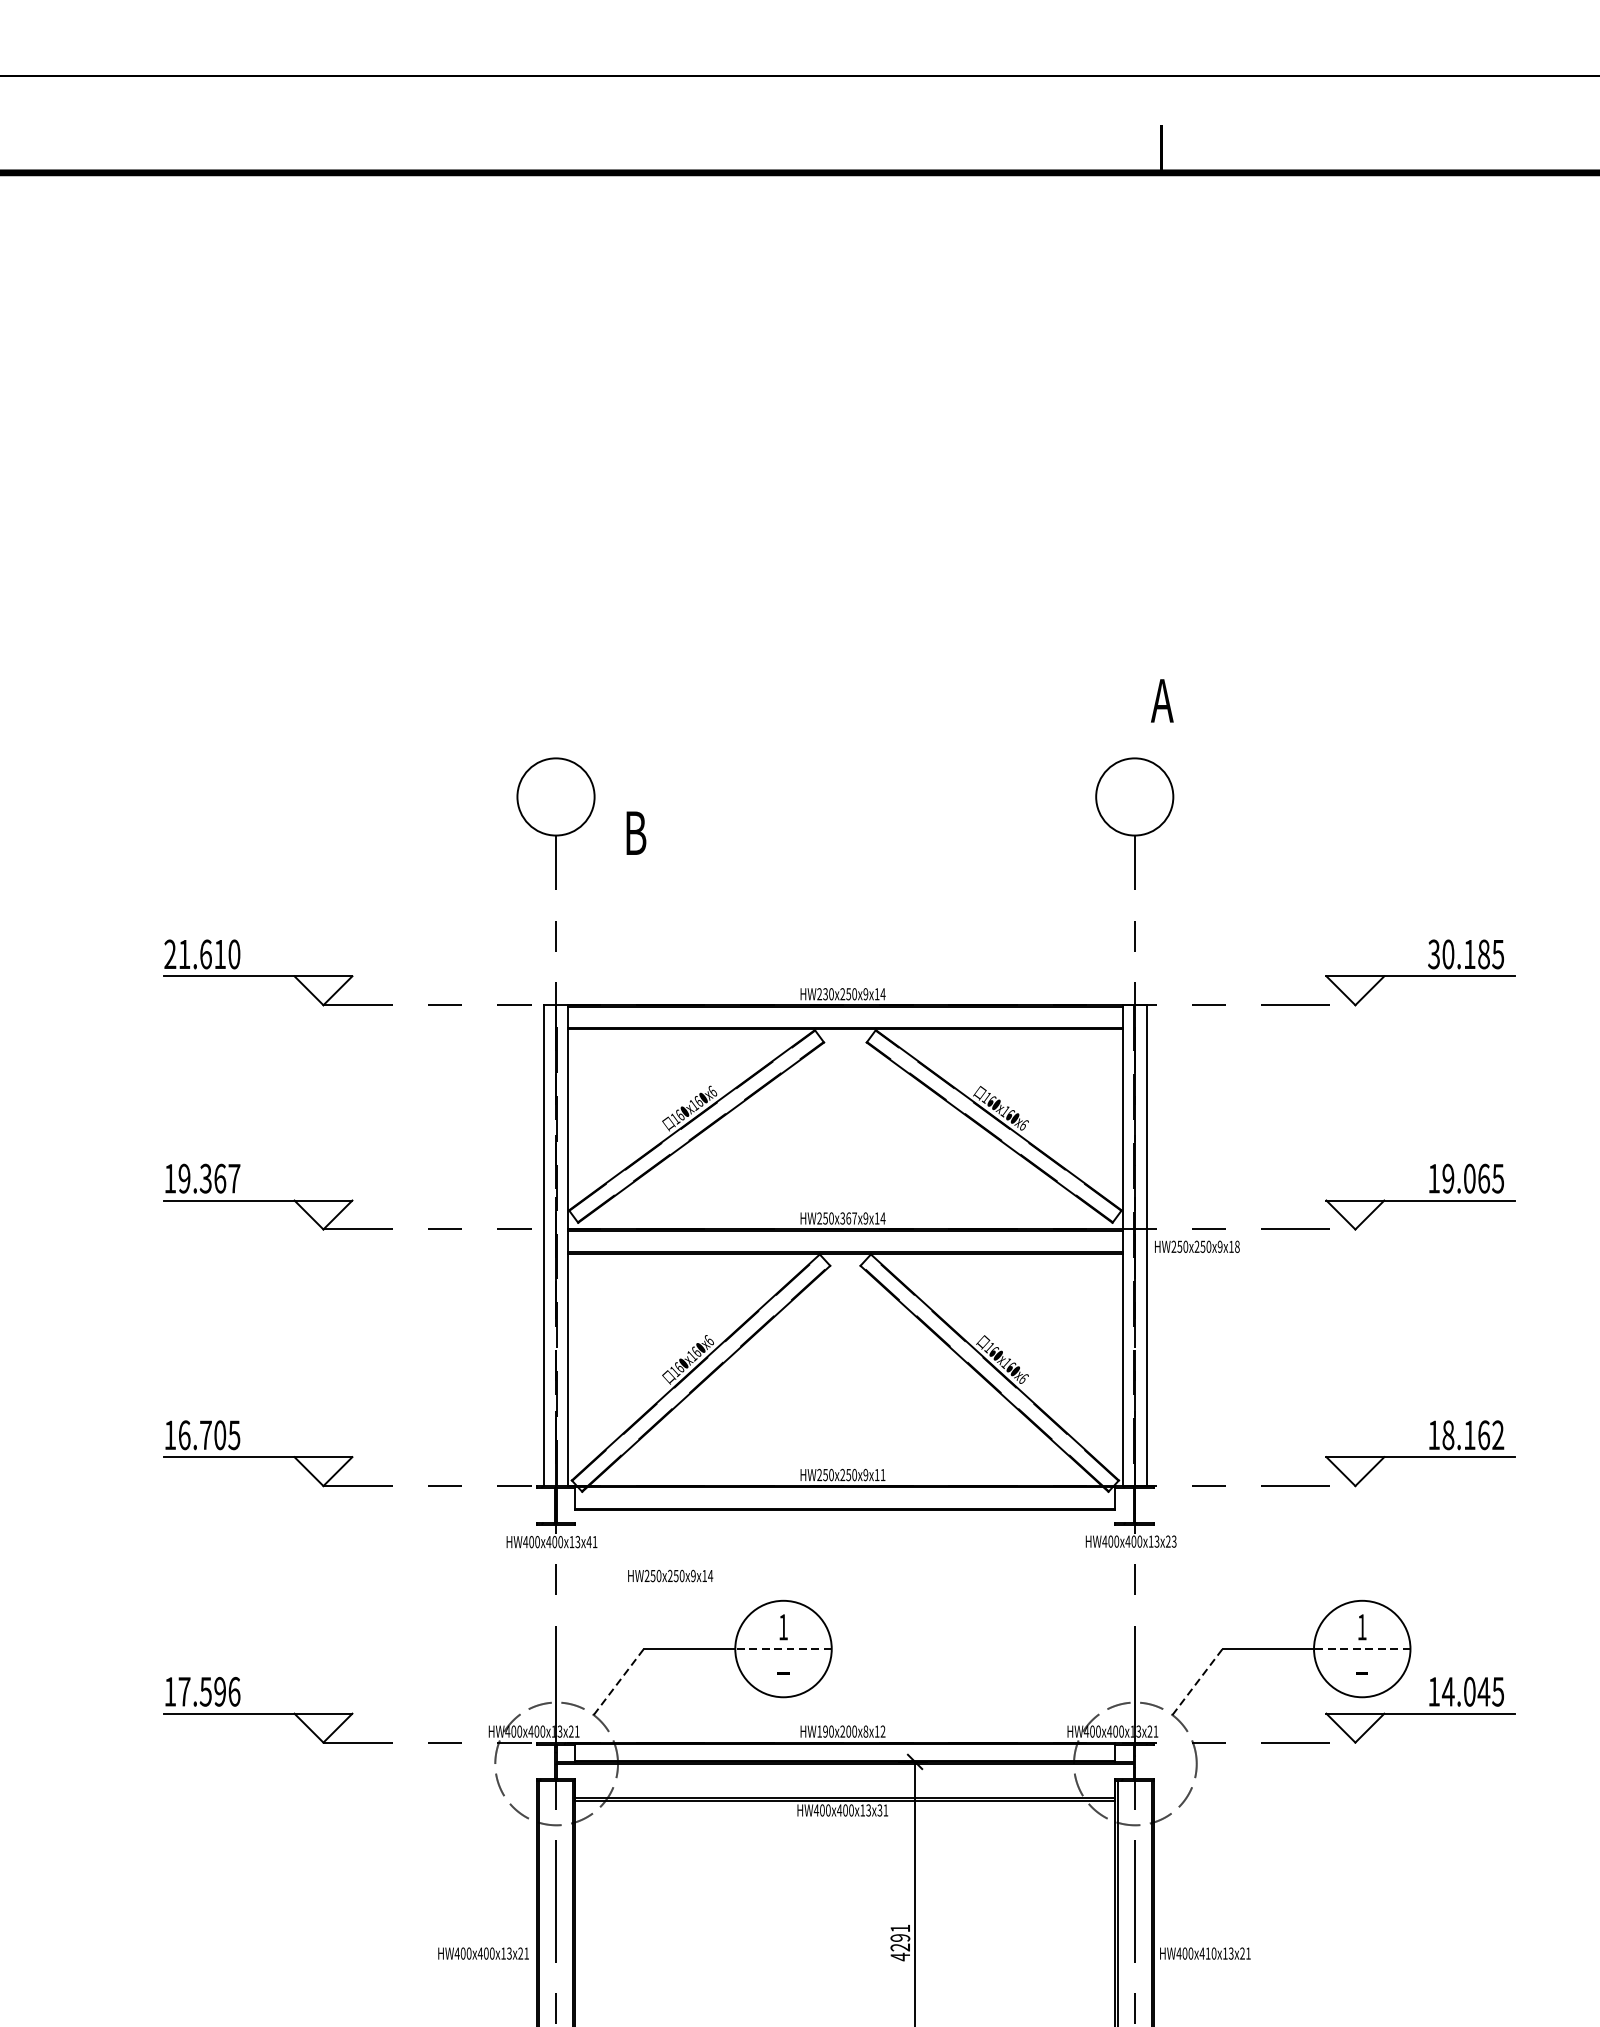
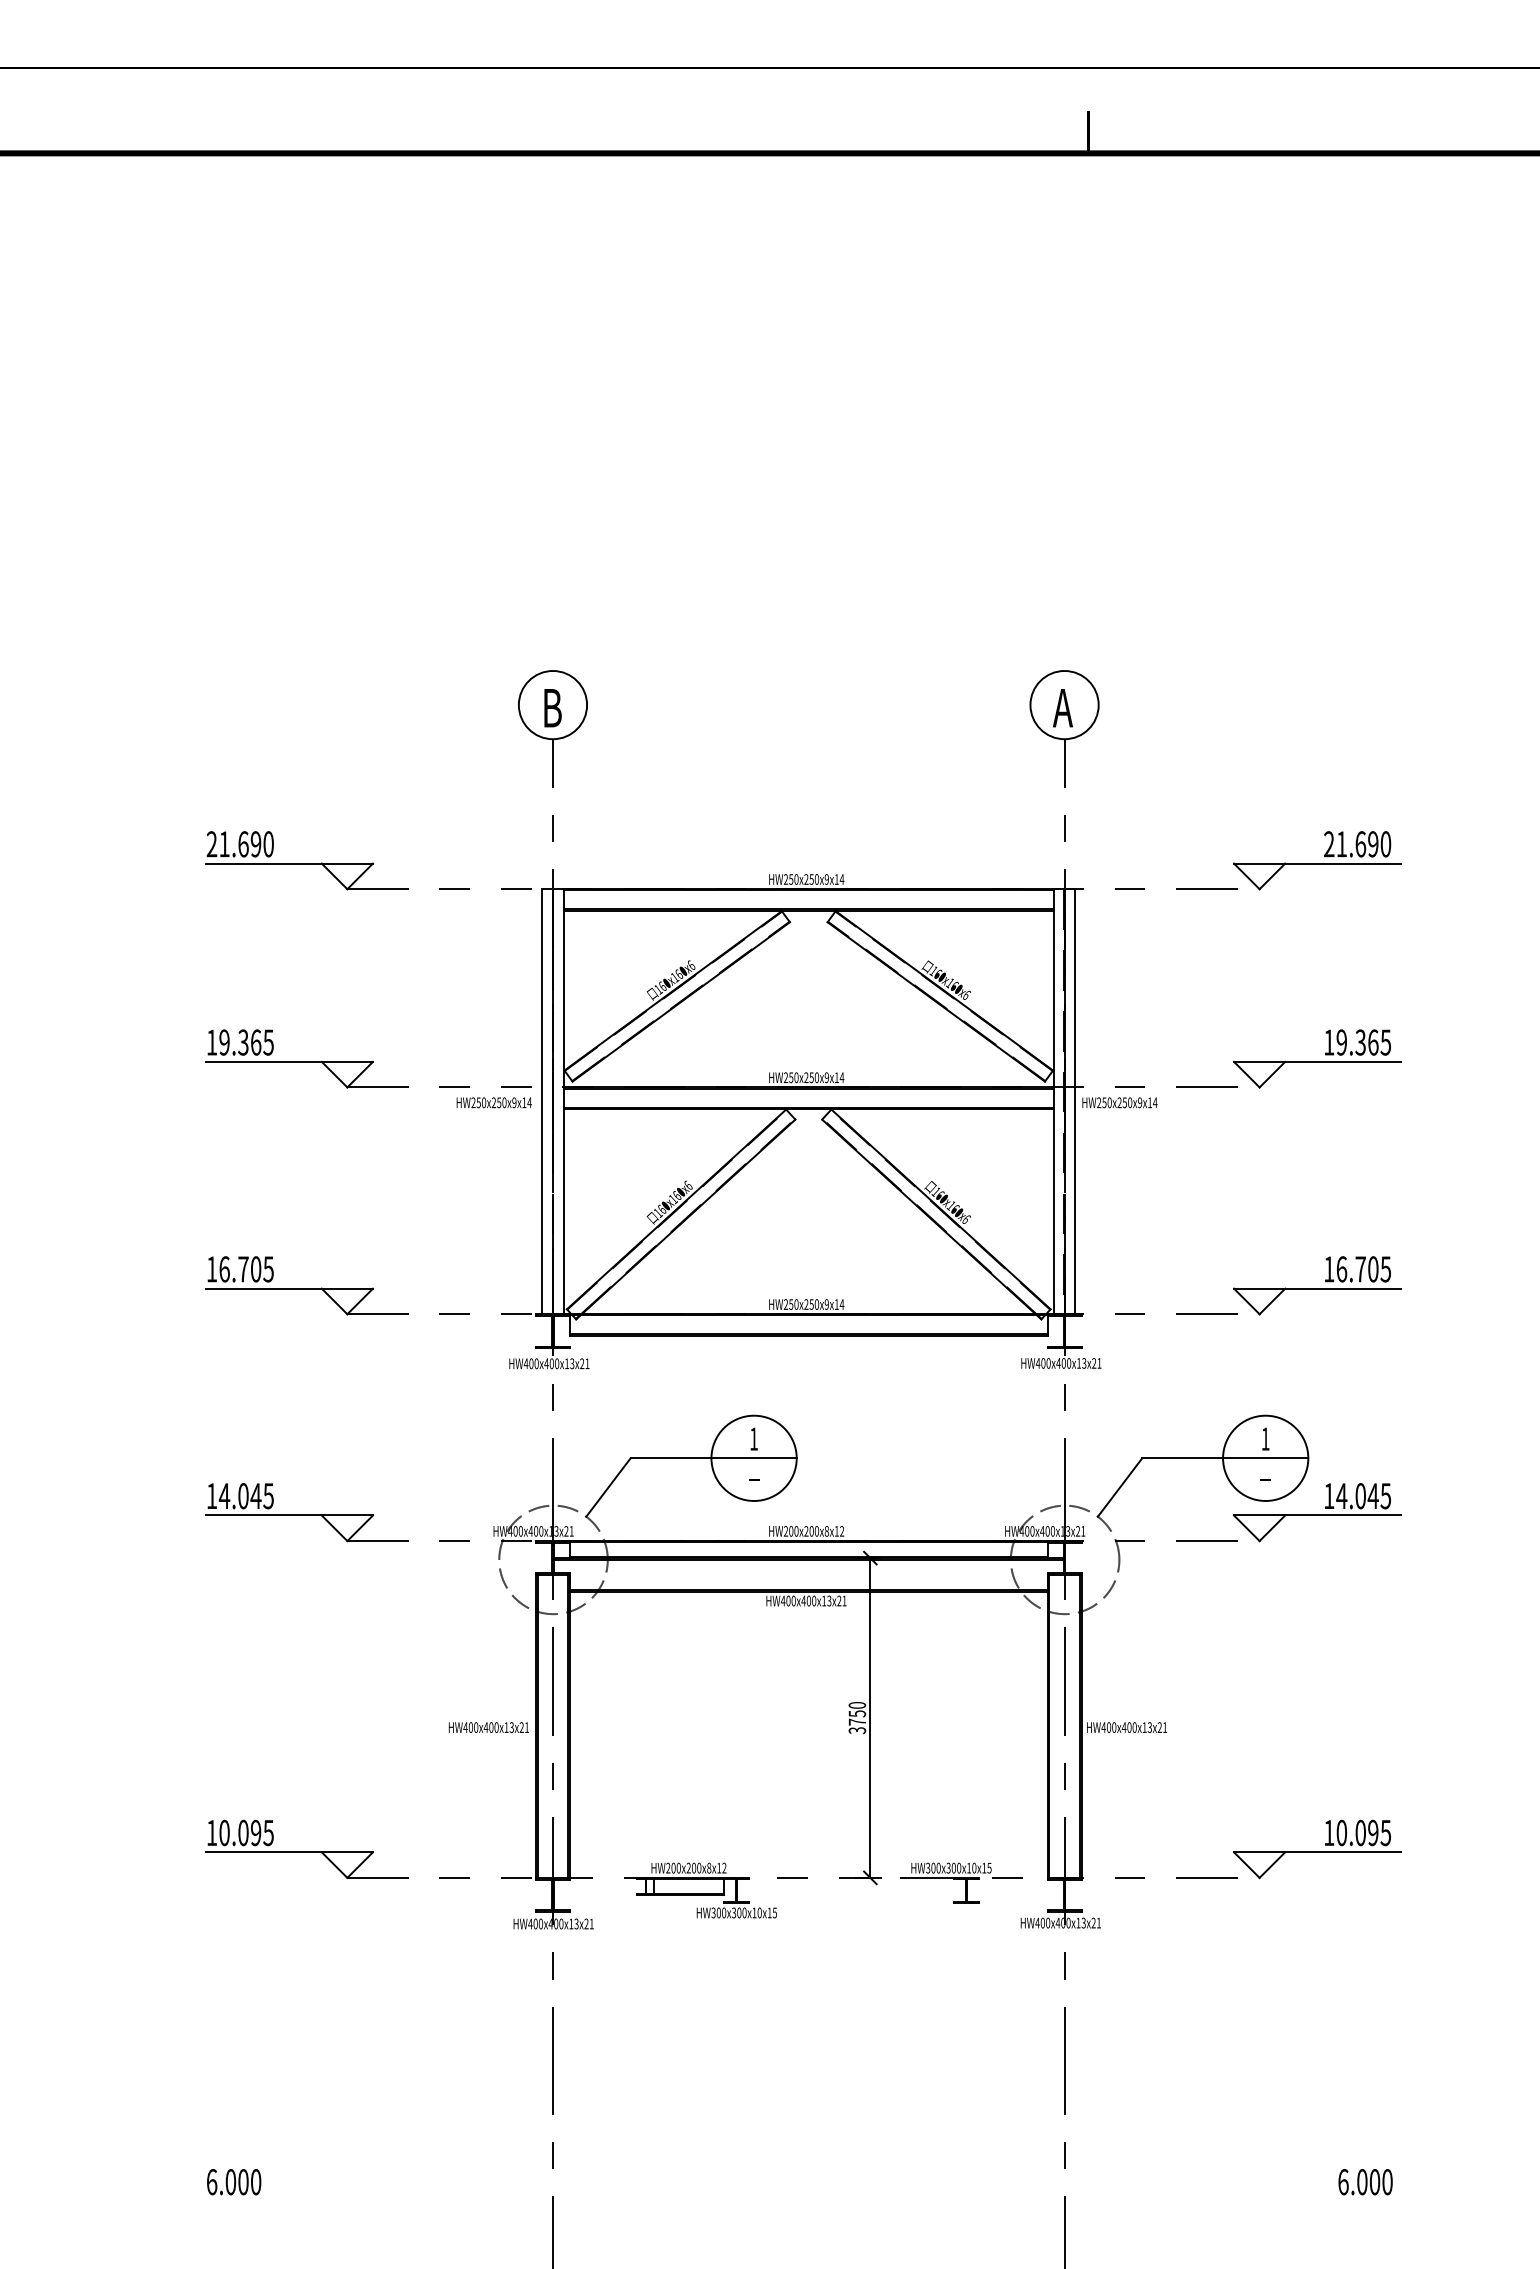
text: (1161, 701) -> (1062, 708), moved
text: (635, 833) -> (552, 708), moved
text: (219, 954) -> (255, 844), 21.610 -> 21.690
text: (1466, 954) -> (1357, 844), 30.185 -> 21.690
text: (825, 991) -> (791, 877), HW230x250x9x14 -> HW250x250x9x14
text: (234, 1178) -> (268, 1042), 19.367 -> 19.365
text: (1469, 1178) -> (1360, 1042), 19.065 -> 19.365
text: (848, 1218) -> (811, 1077), HW250x367x9x14 -> HW250x250x9x14
text: (1237, 1246) -> (1155, 1102), HW250x250x9x18 -> HW250x250x9x14
text: (1472, 1435) -> (1363, 1269), 18.162 -> 16.705
text: (882, 1475) -> (841, 1304), HW250x250x9x11 -> HW250x250x9x14
text: (588, 1541) -> (581, 1363), HW400x400x13x41 -> HW400x400x13x21
text: (1174, 1541) -> (1099, 1363), HW400x400x13x23 -> HW400x400x13x21
text: (669, 1575) -> (493, 1102), moved
line: (783, 1649) -> (754, 1458), dashed -> solid
line: (1362, 1649) -> (1265, 1458), dashed -> solid
line: (618, 1682) -> (608, 1487), dashed -> solid
line: (1198, 1682) -> (1120, 1487), dashed -> solid
text: (208, 1692) -> (245, 1496), 17.596 -> 14.045
text: (822, 1731) -> (788, 1531), HW190x200x8x12 -> HW200x200x8x12
text: (880, 1810) -> (839, 1601), HW400x400x13x31 -> HW400x400x13x21
text: (900, 1943) -> (857, 1718), 4291 -> 3750
text: (1208, 1953) -> (1129, 1727), HW400x410x13x21 -> HW400x400x13x21

